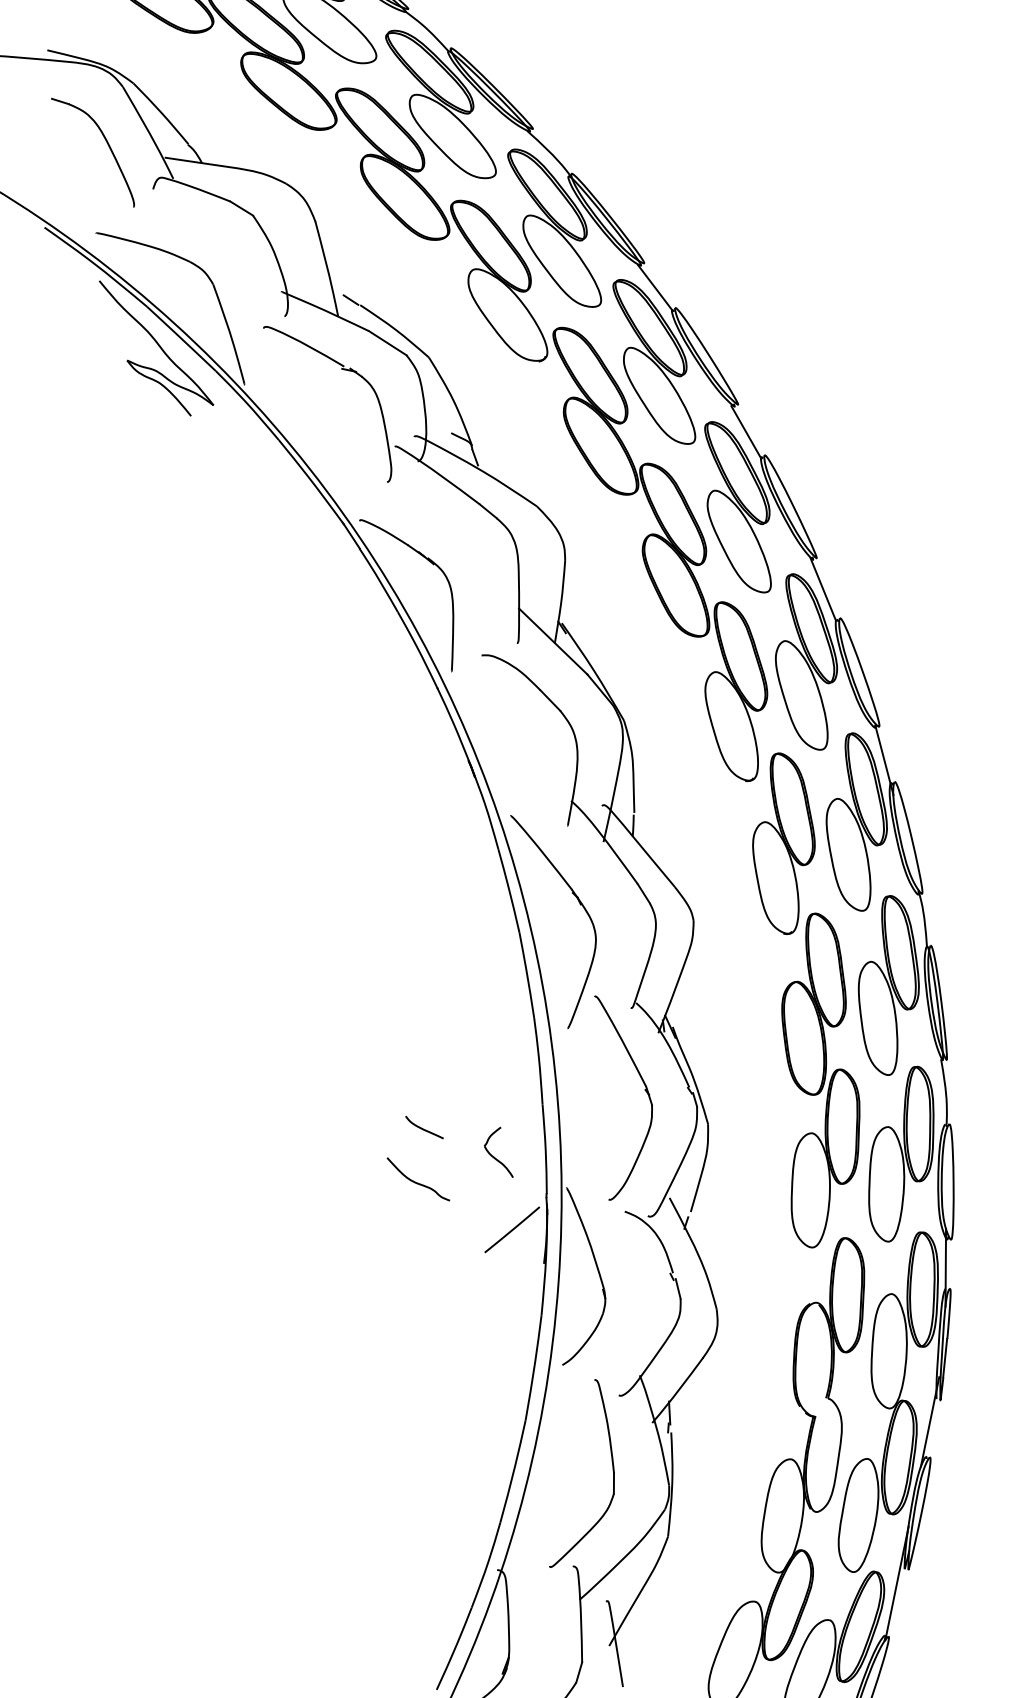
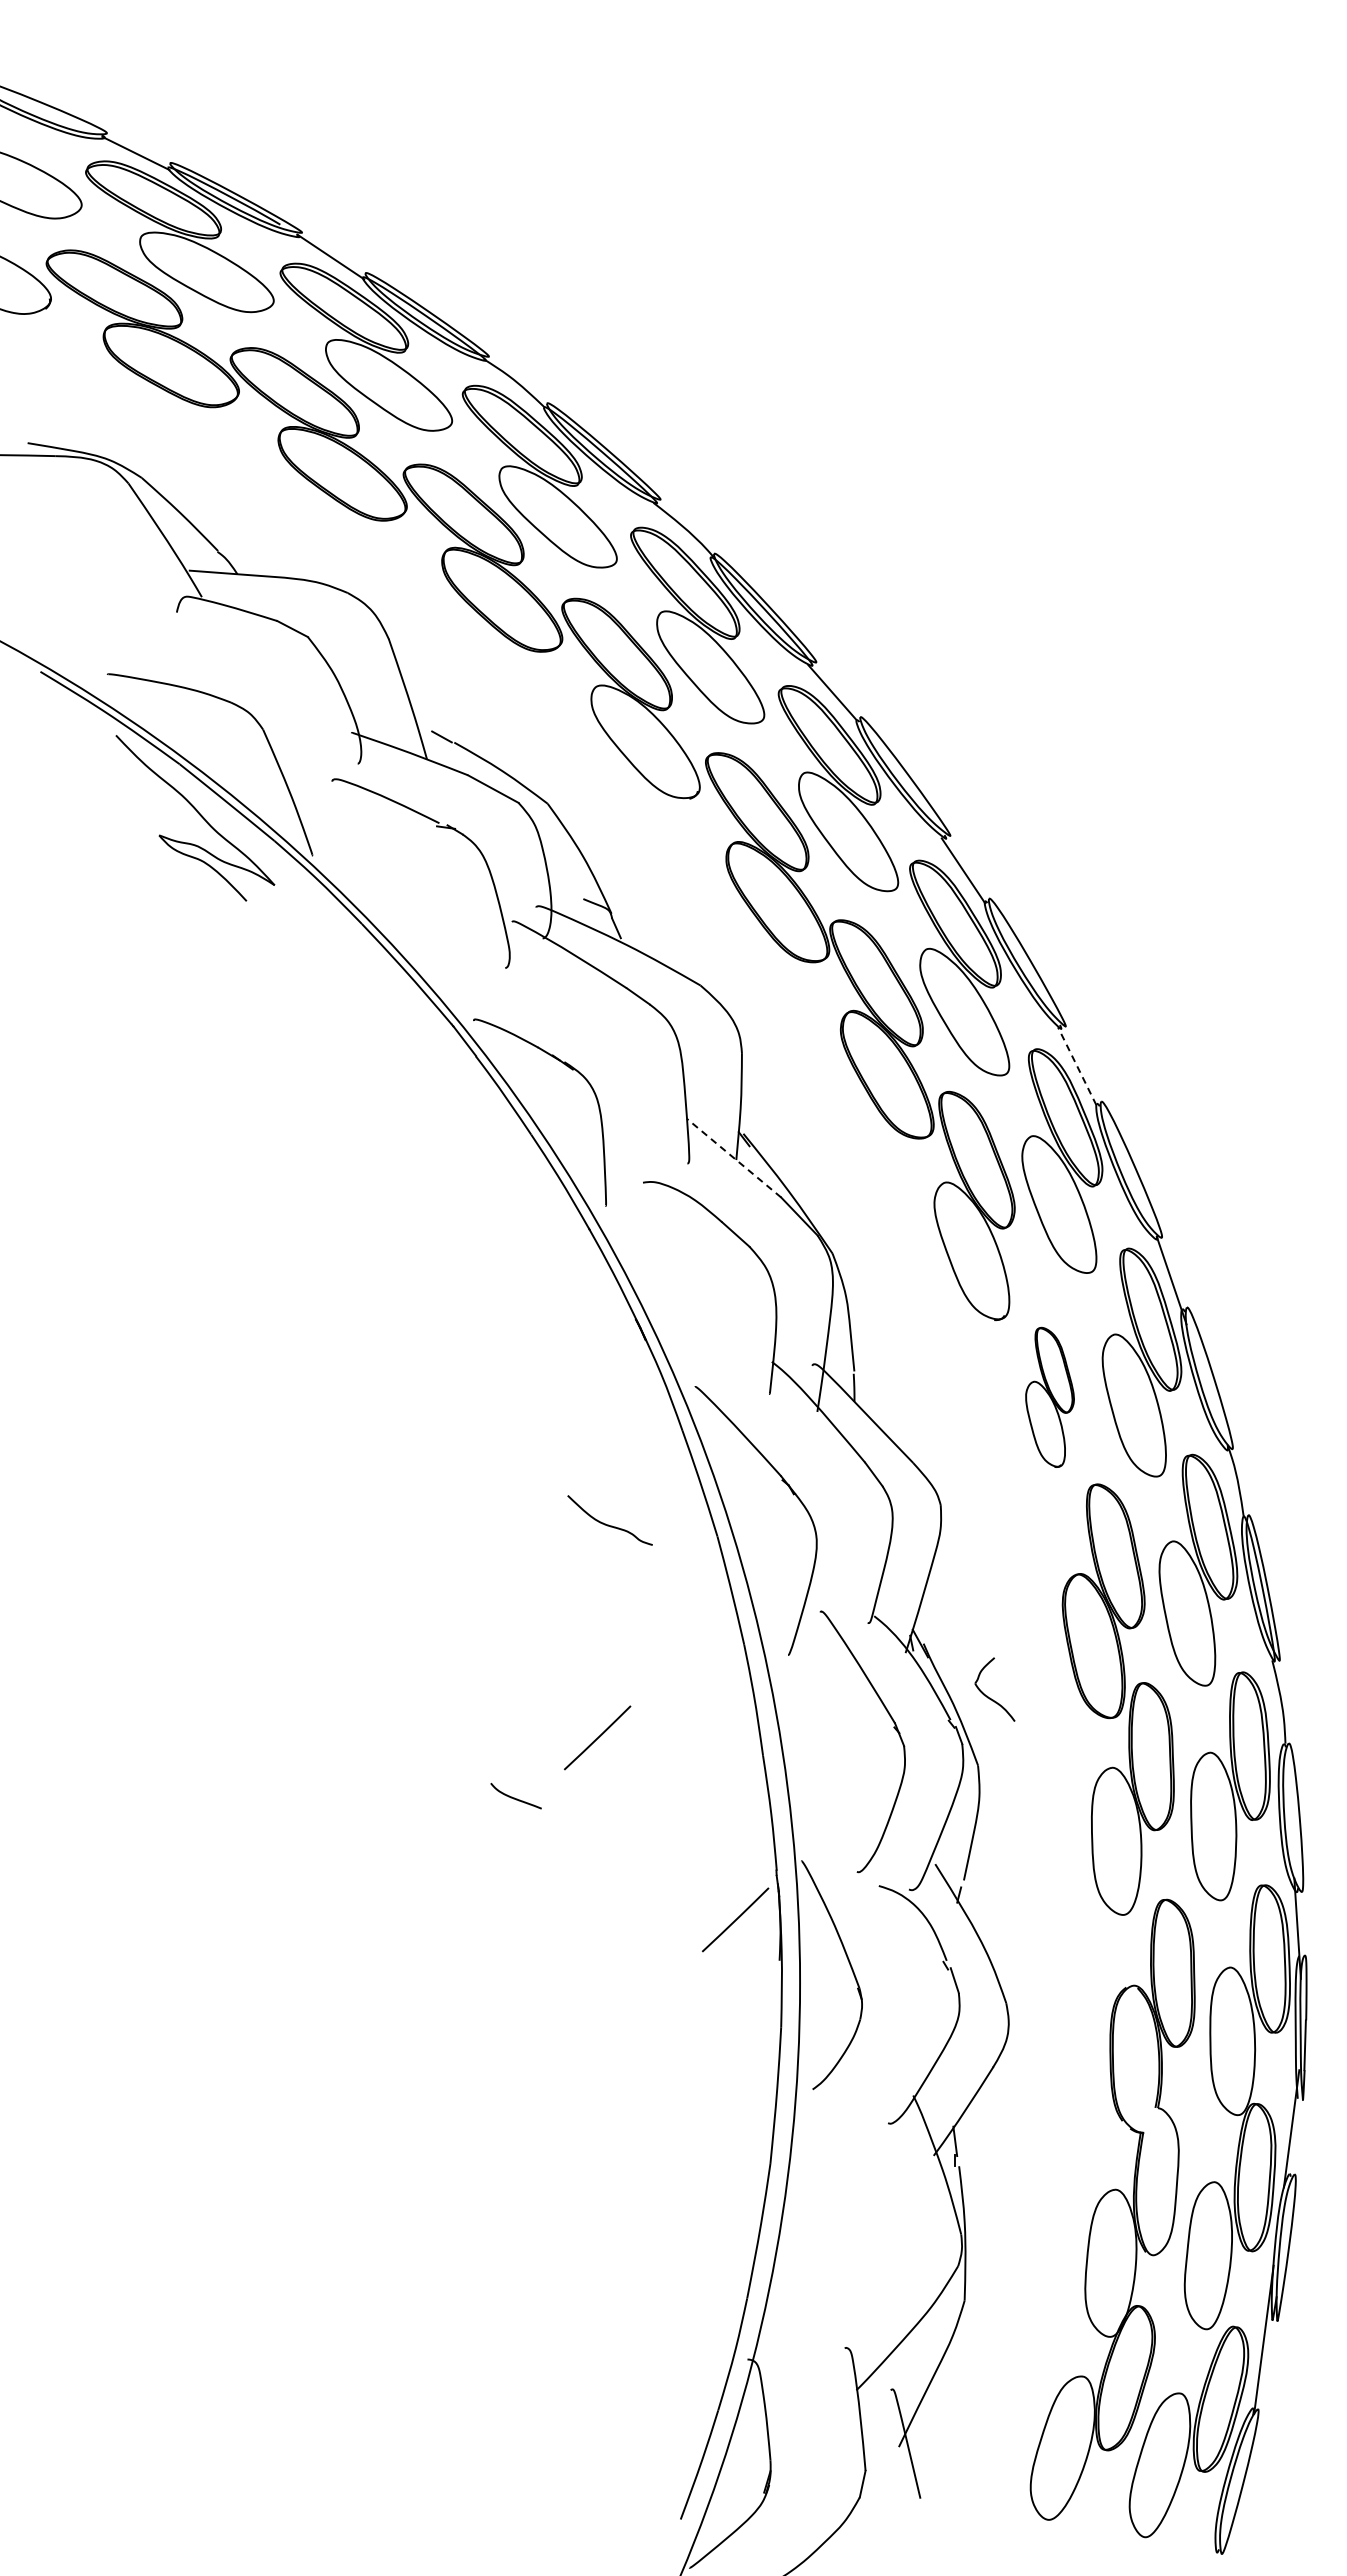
part: (107, 144) -> (113, 558), removed
line: (822, 588) -> (1076, 1065), solid -> dashed
line: (552, 641) -> (733, 1157), solid -> dashed
part: (783, 843) -> (1049, 1397), size x0.6
line: (415, 1081) -> (597, 1737), added
curve: (423, 1128) -> (514, 1797), moved
part: (495, 1157) -> (990, 1697), moved
curve: (417, 1182) -> (608, 1524), moved
part: (612, 1471) -> (887, 2221), removed

